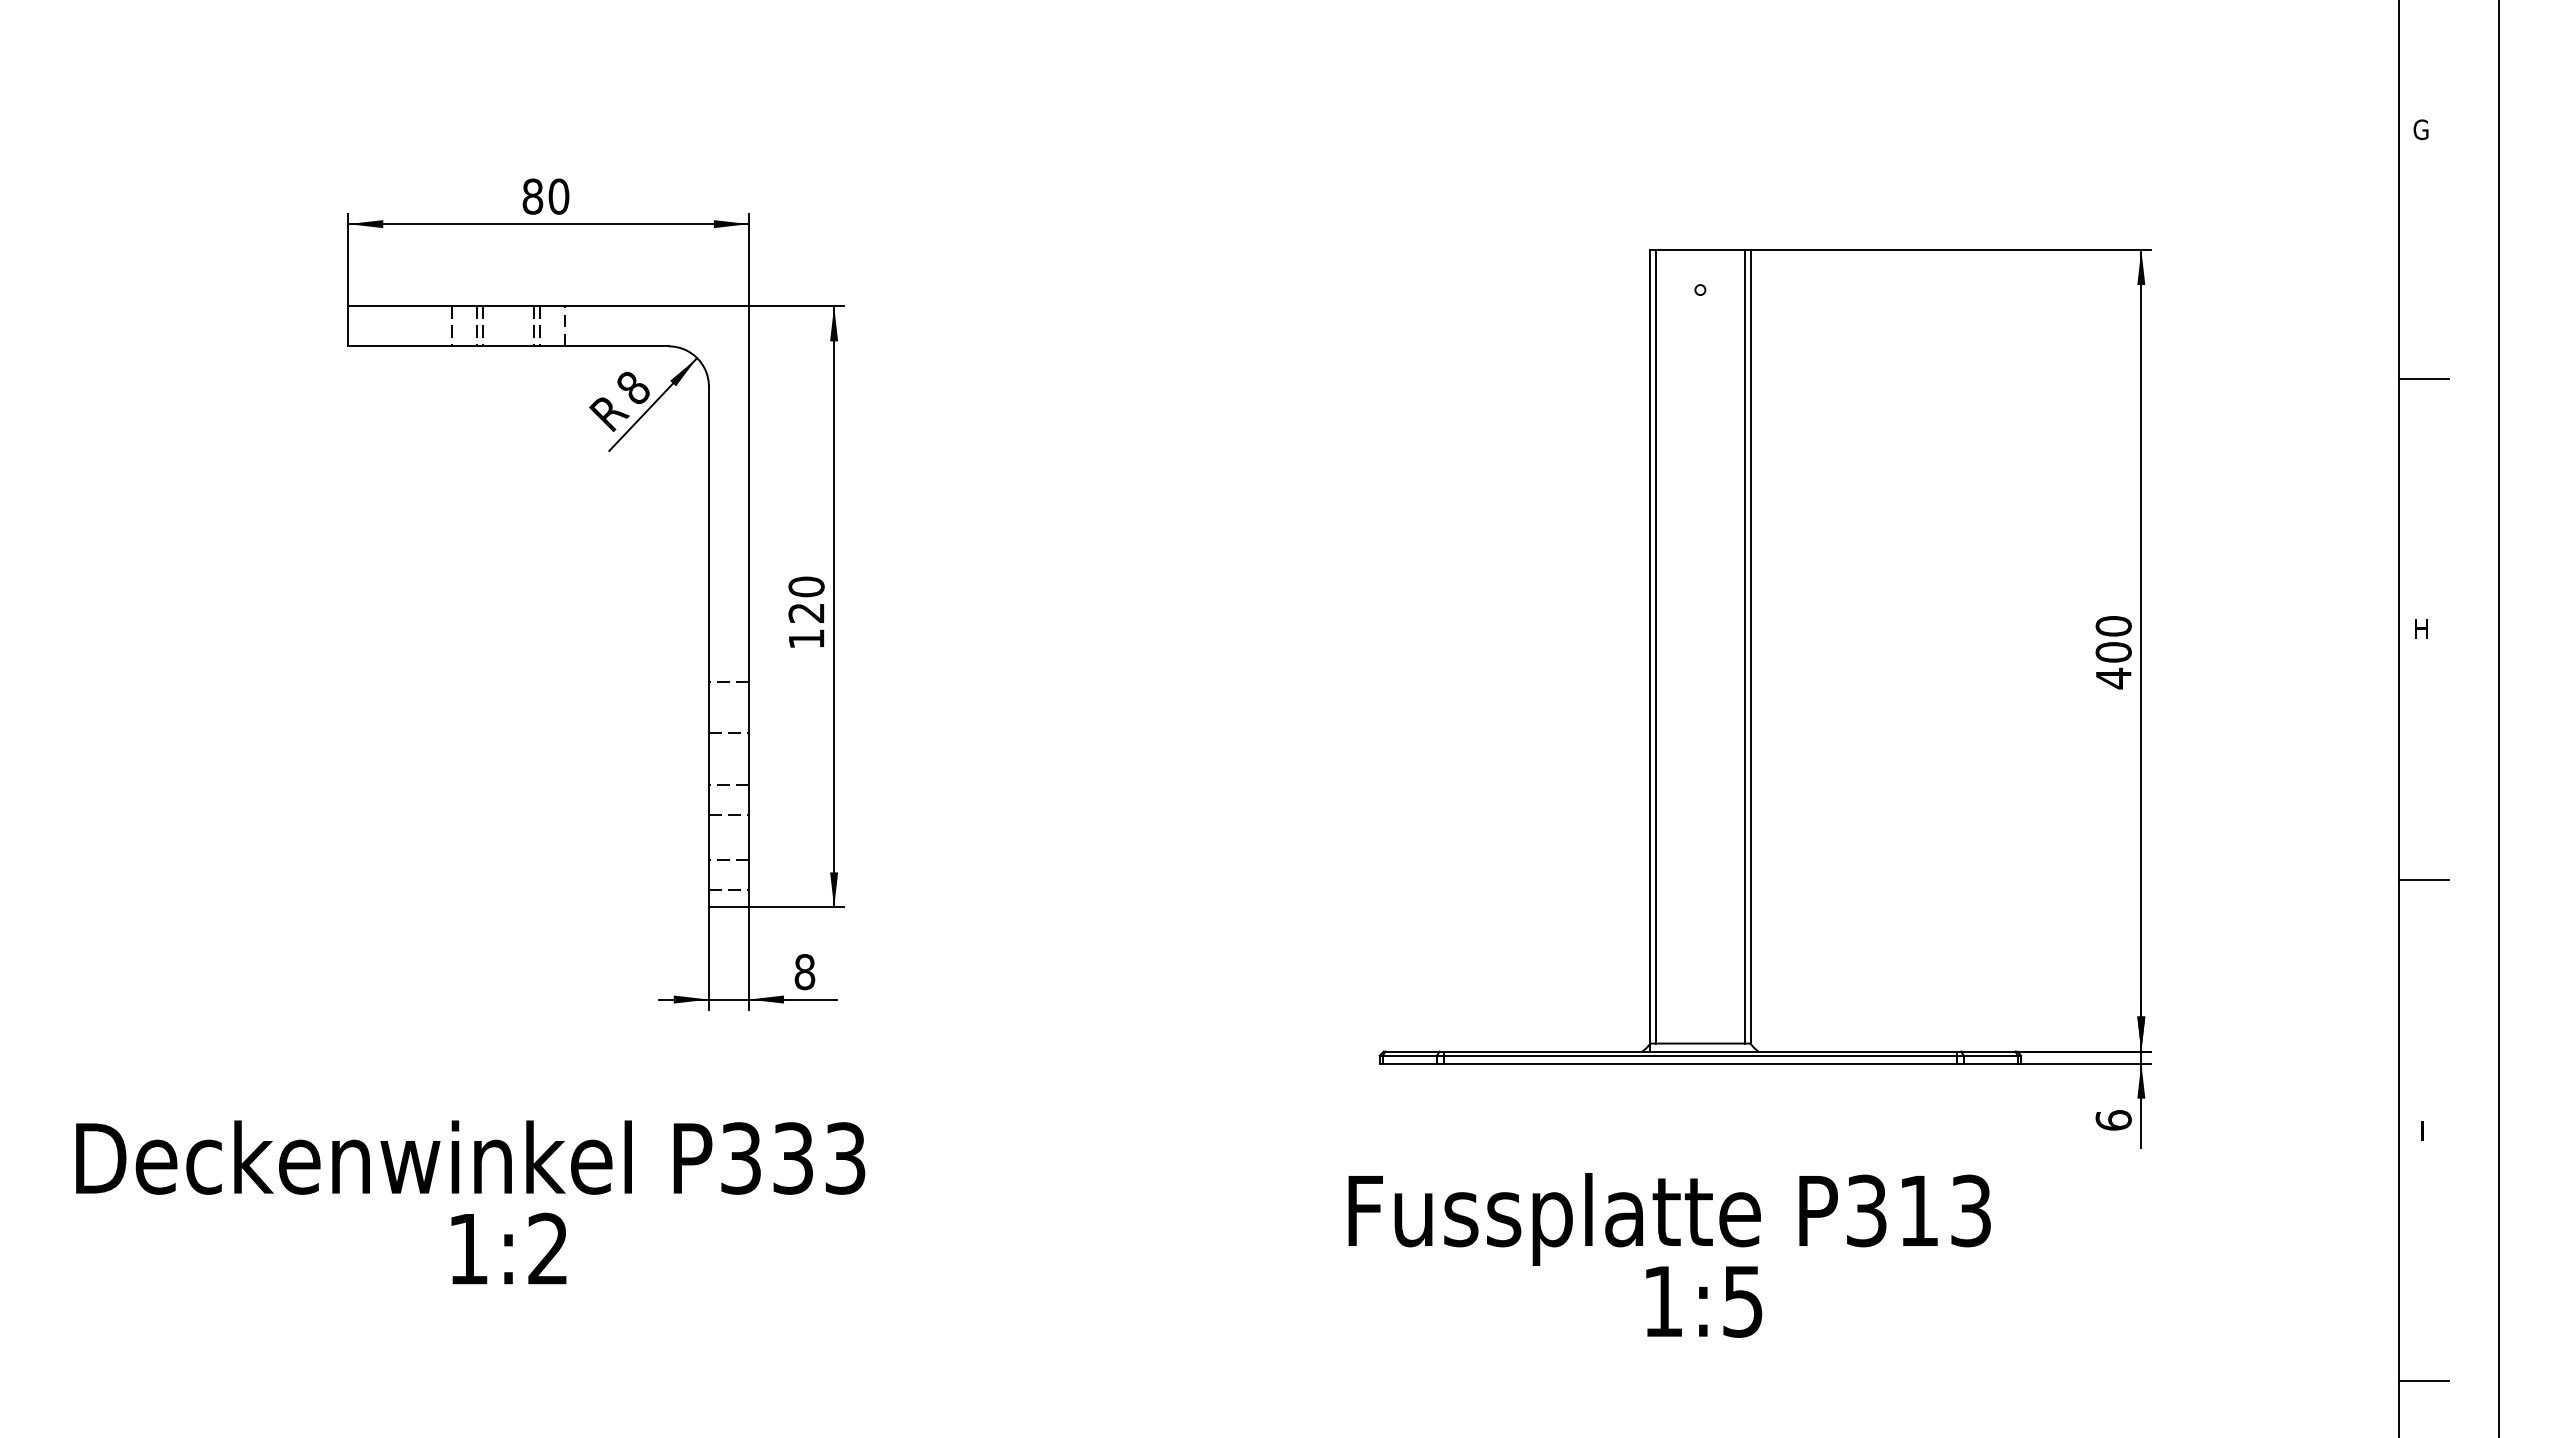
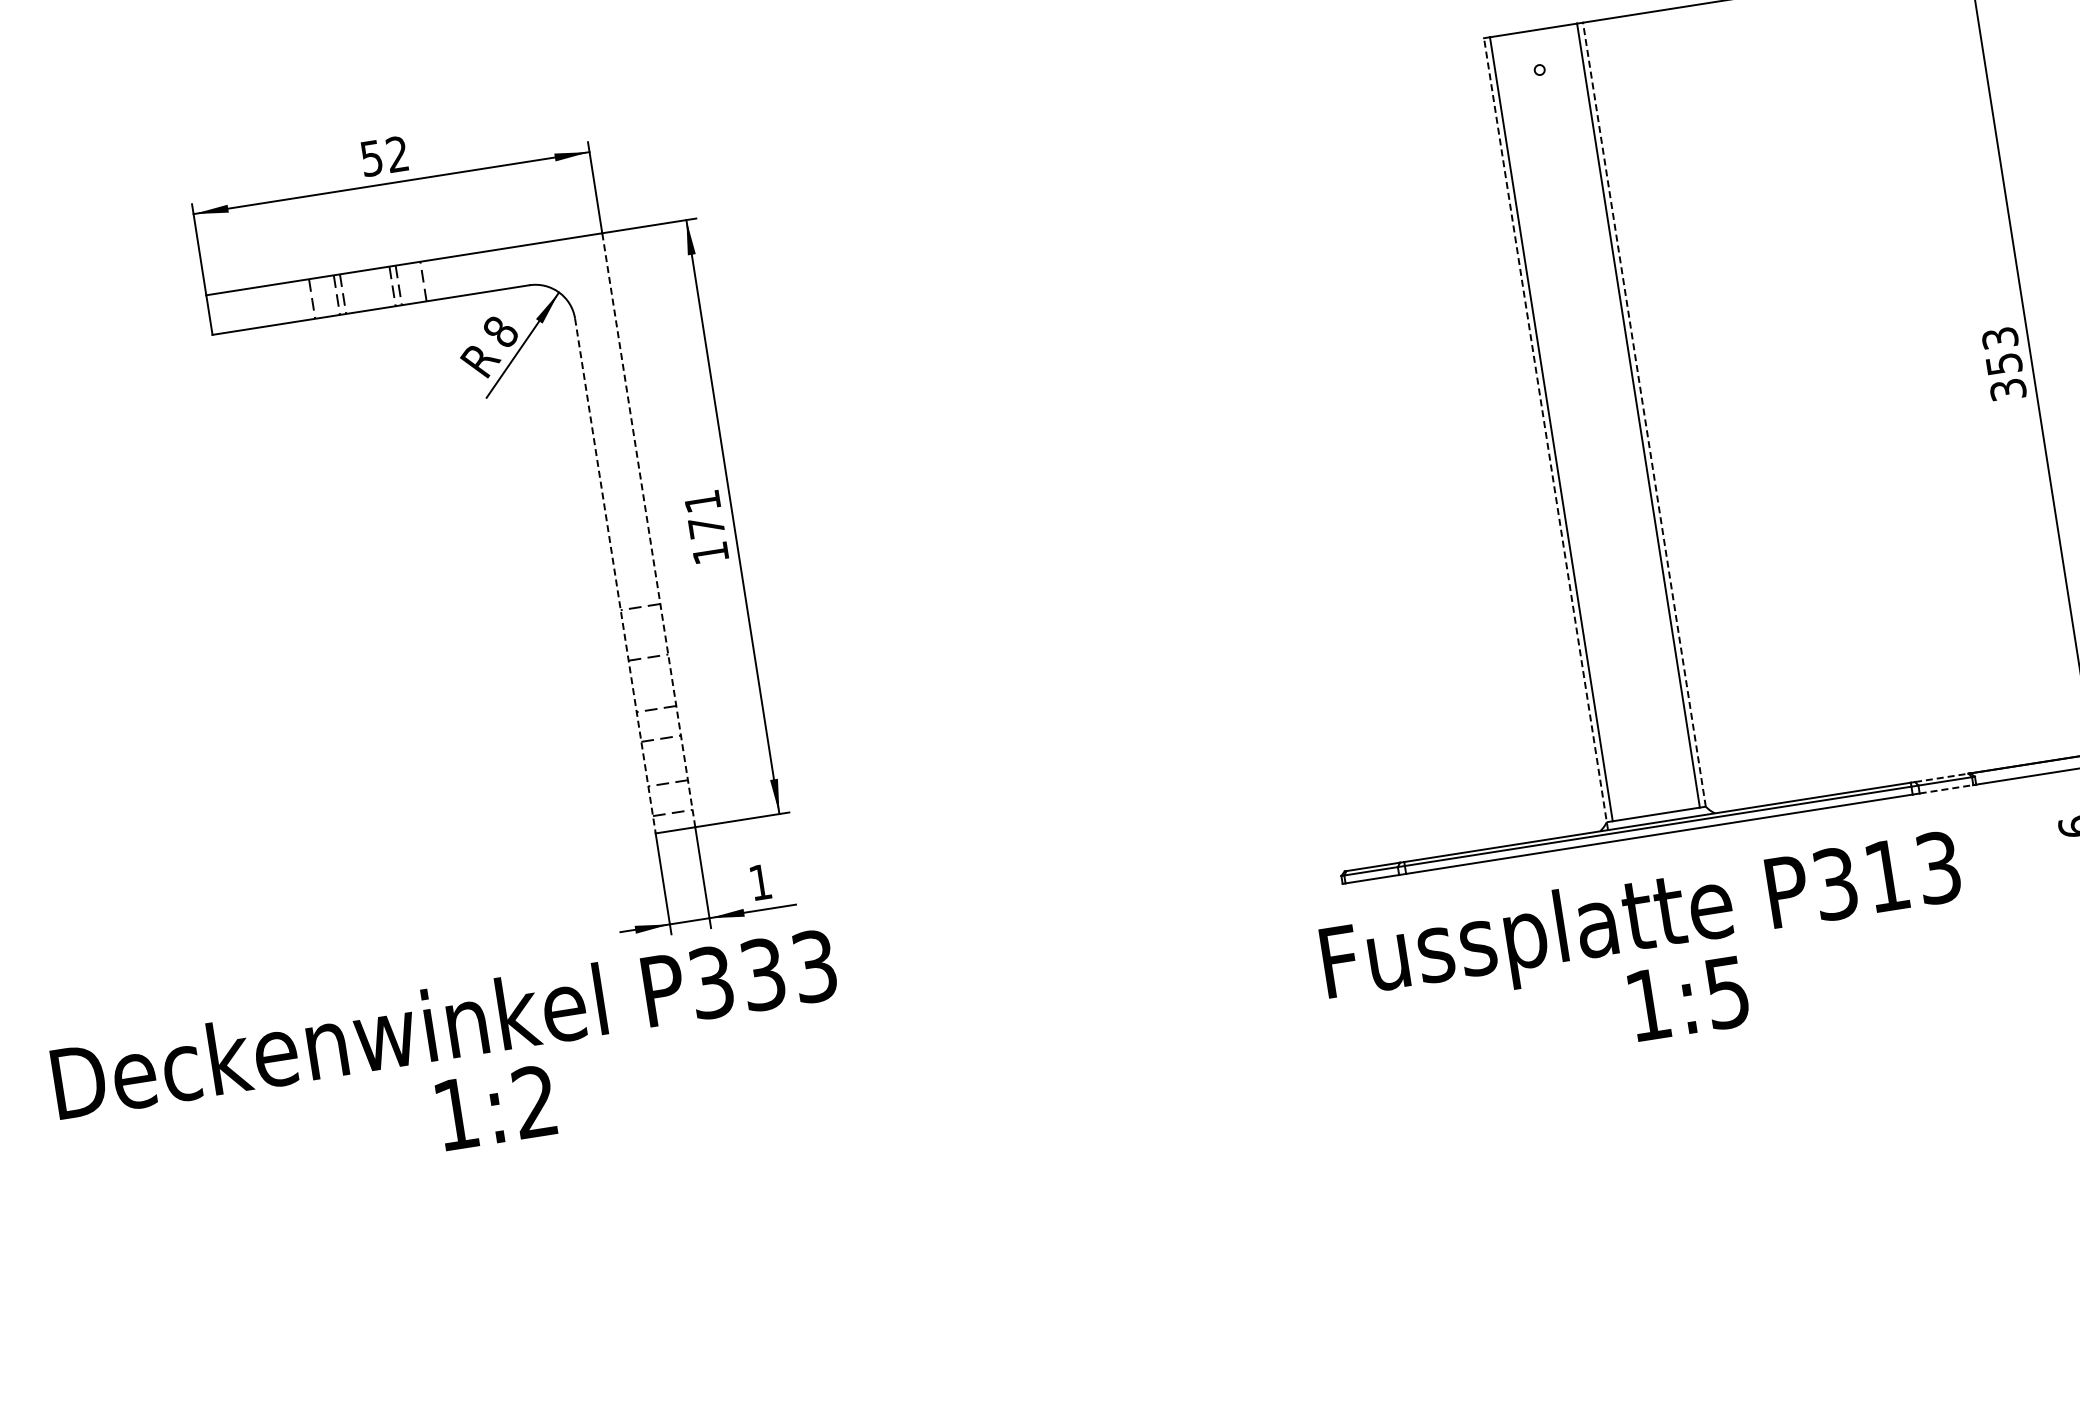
text: (545, 196) -> (384, 156), 80 -> 52
text: (806, 599) -> (704, 514), 120 -> 171
line: (749, 606) -> (649, 529), solid -> dashed
line: (708, 646) -> (614, 575), solid -> dashed
line: (1750, 646) -> (1644, 414), solid -> dashed
line: (1650, 650) -> (1546, 433), solid -> dashed
text: (2113, 652) -> (2003, 364), 400 -> 353
text: (804, 972) -> (760, 882), 8 -> 1
line: (1988, 1051) -> (1942, 777), solid -> dashed
line: (1991, 1063) -> (1946, 789), solid -> dashed
text: (470, 1202) -> (451, 1067), moved
text: (1669, 1255) -> (1647, 958), moved

